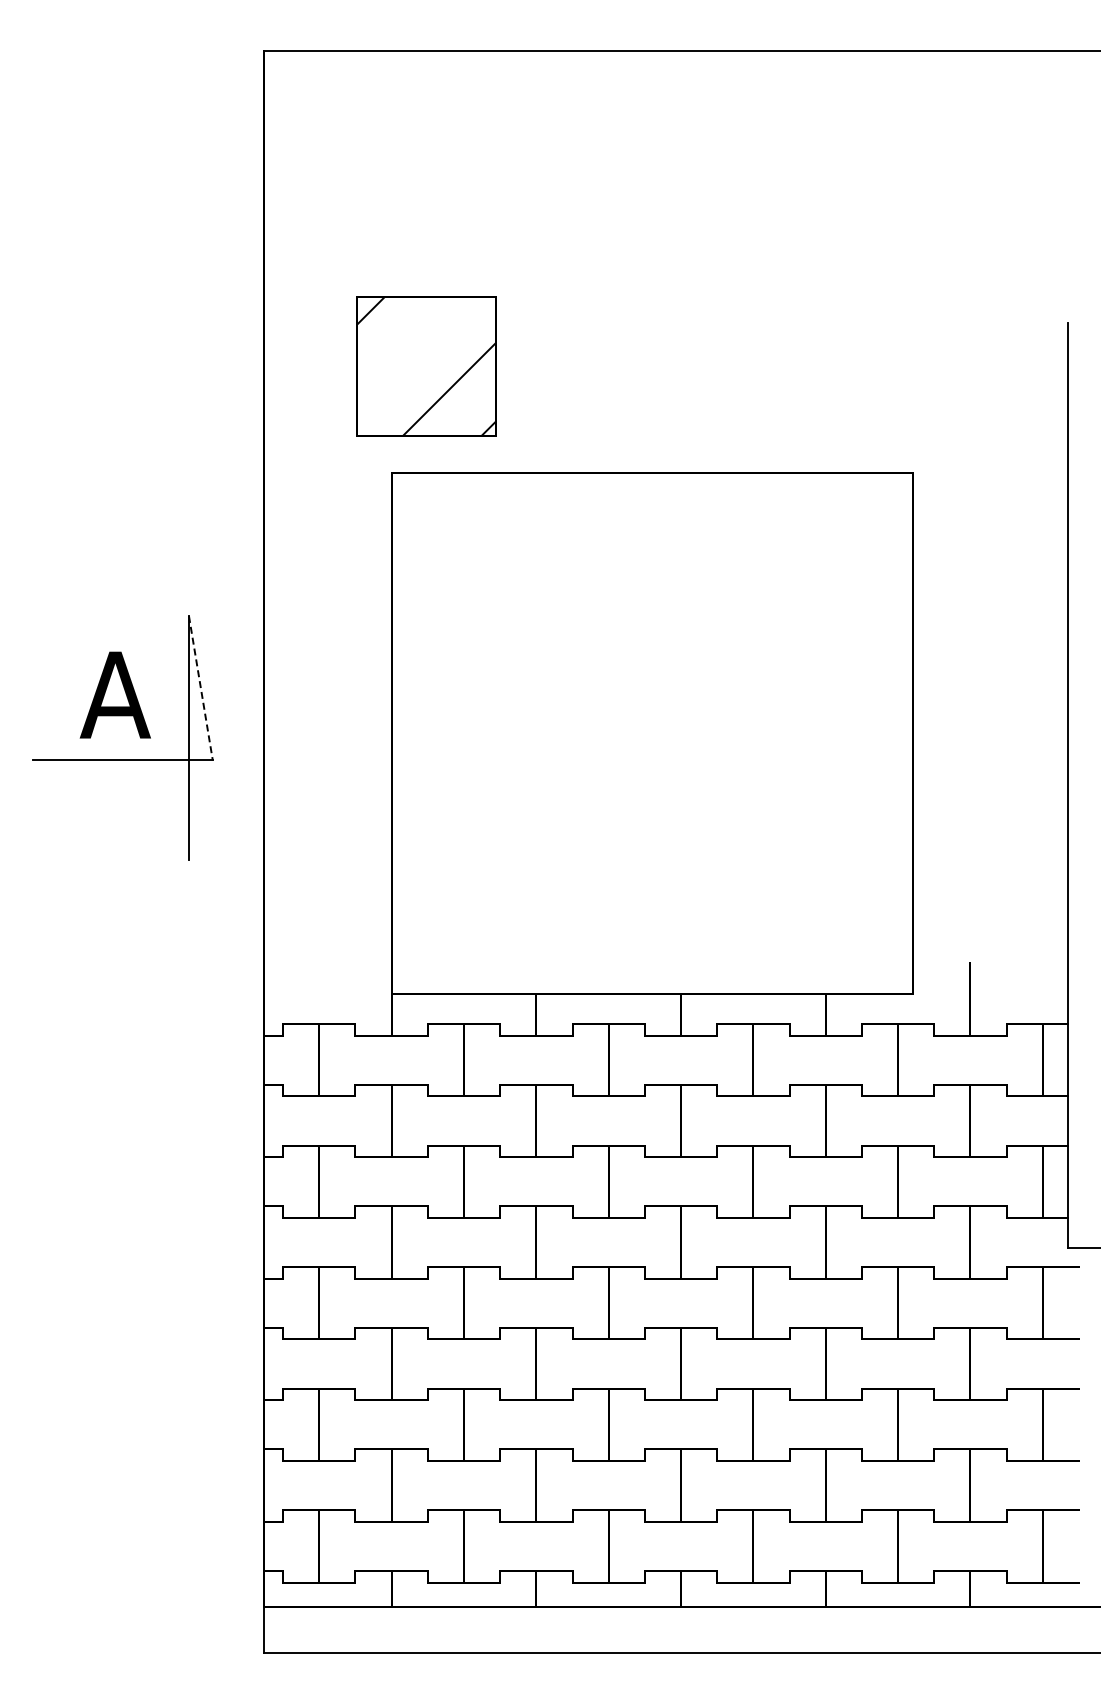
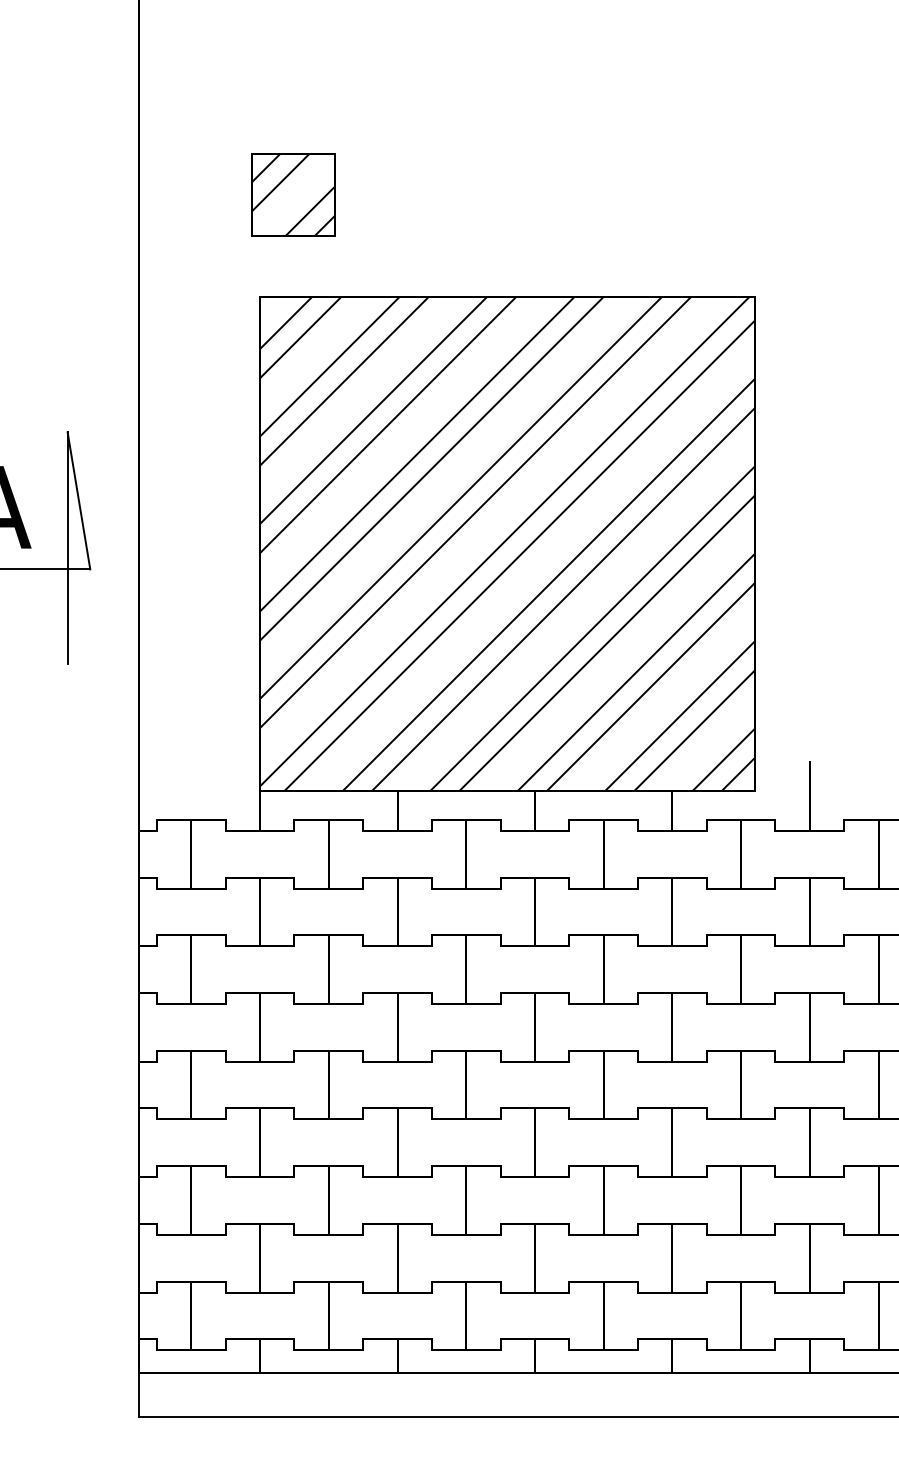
part: (426, 366) -> (293, 195), size x0.62
line: (200, 688) -> (78, 501), dashed -> solid
hatch: (651, 733) -> (506, 543), added

